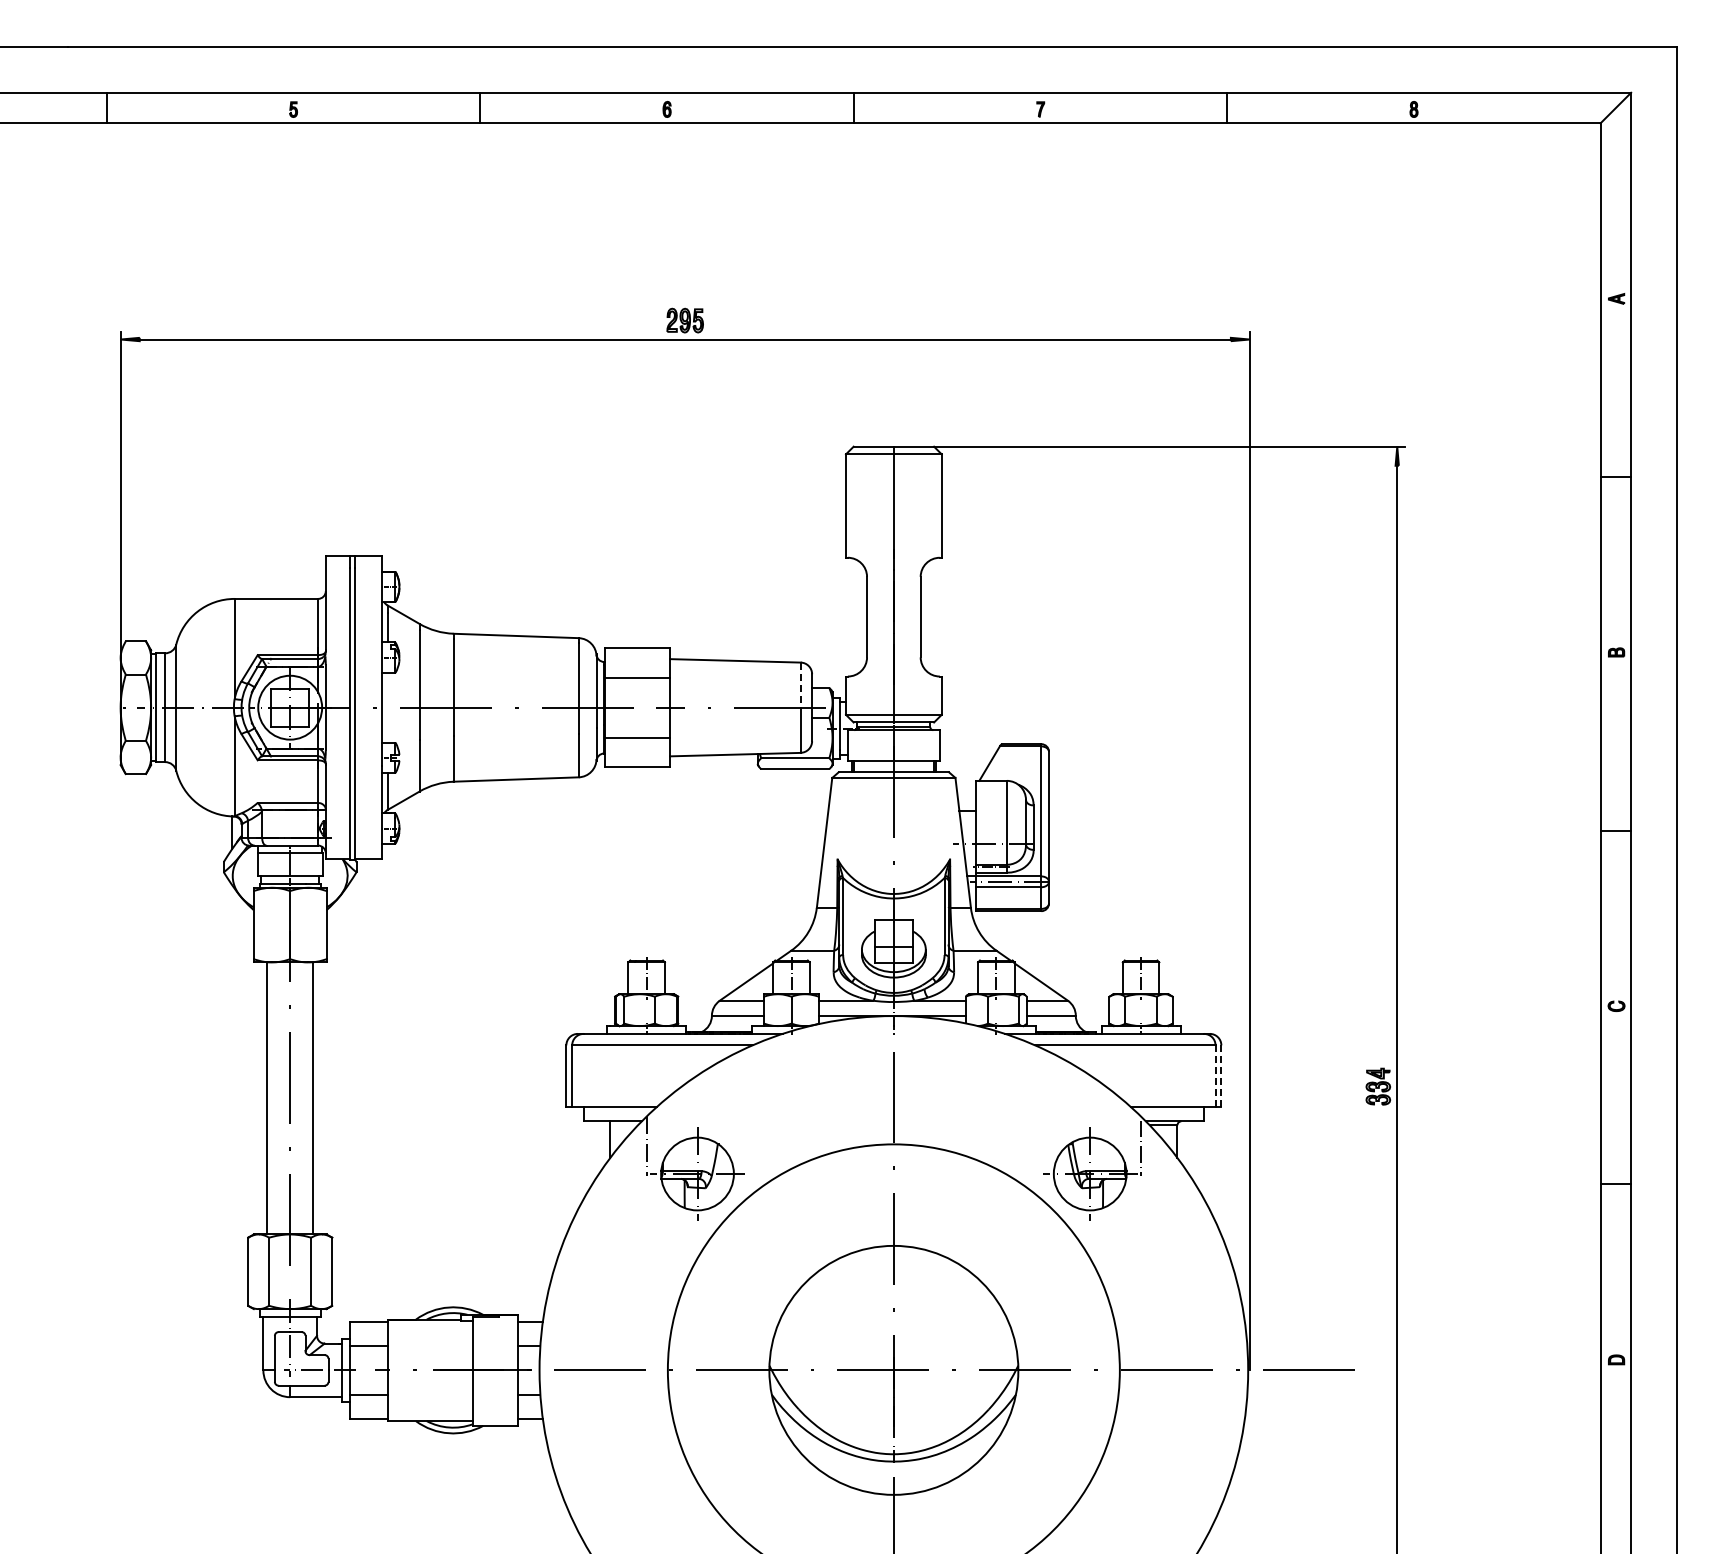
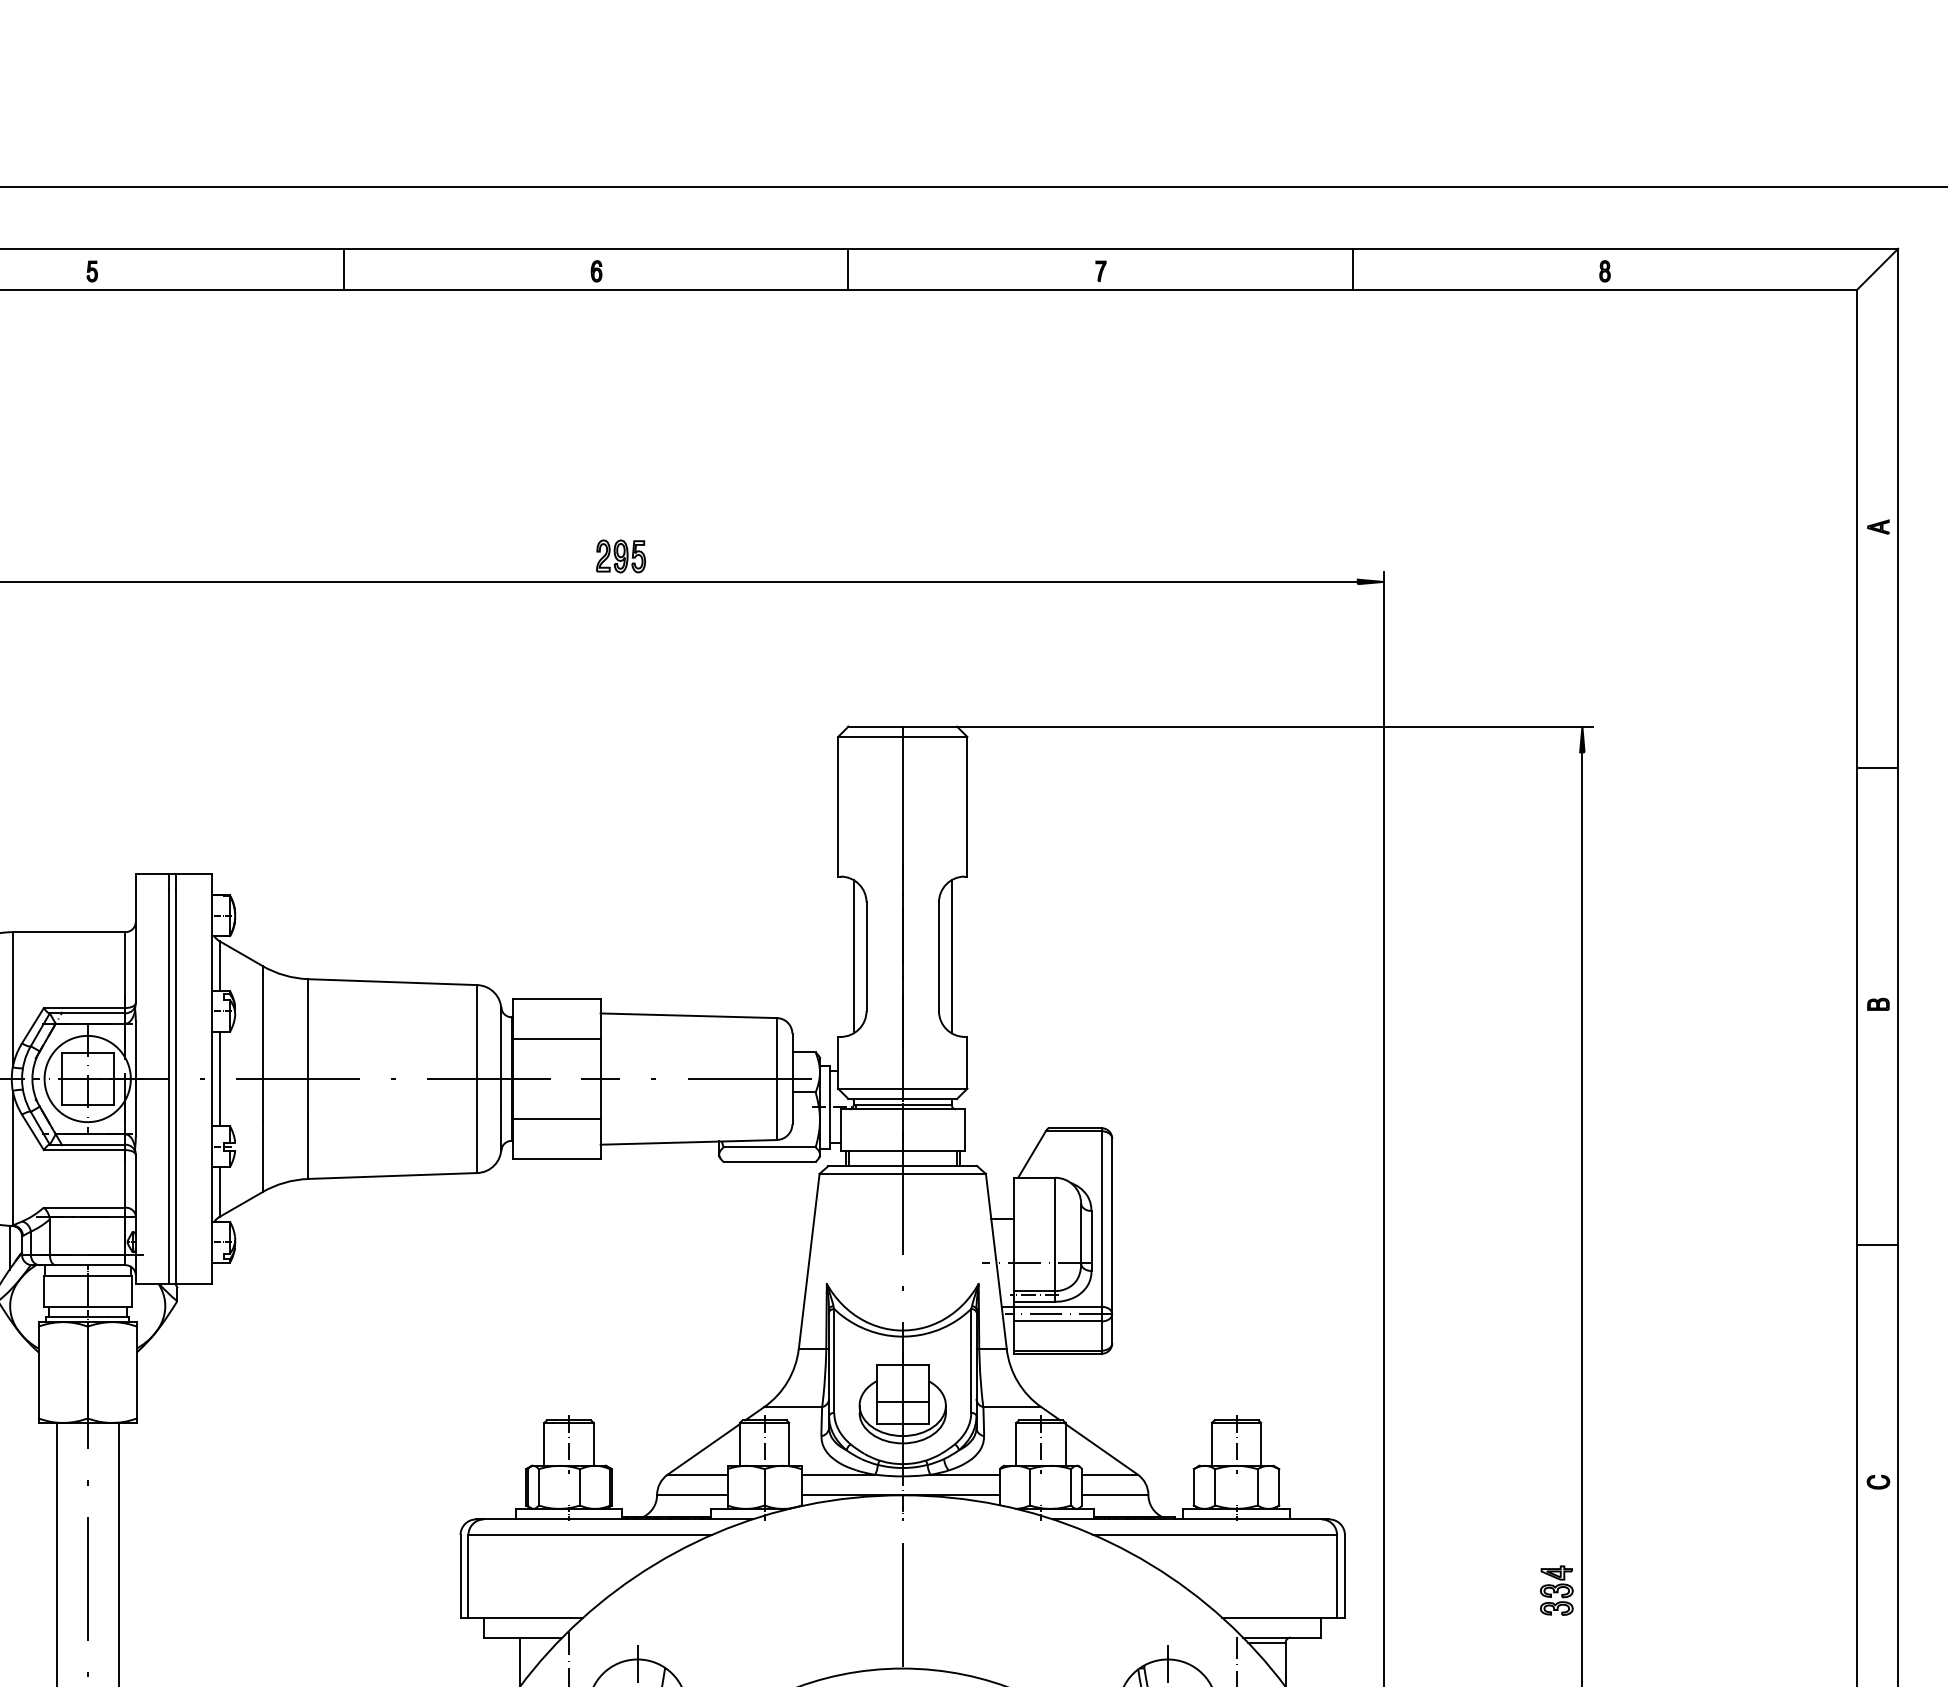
line: (857, 616) -> (853, 955), added
line: (930, 616) -> (952, 955), added
line: (800, 685) -> (776, 1049), dashed -> solid
line: (387, 707) -> (219, 1078), added
line: (1215, 1076) -> (1336, 1576), dashed -> solid
line: (1221, 1076) -> (1345, 1576), dashed -> solid

